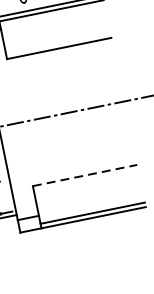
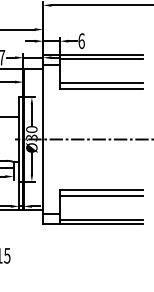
line: (57, 41) -> (101, 83), added
line: (85, 176) -> (101, 190), dashed -> solid
line: (86, 182) -> (101, 195), added

